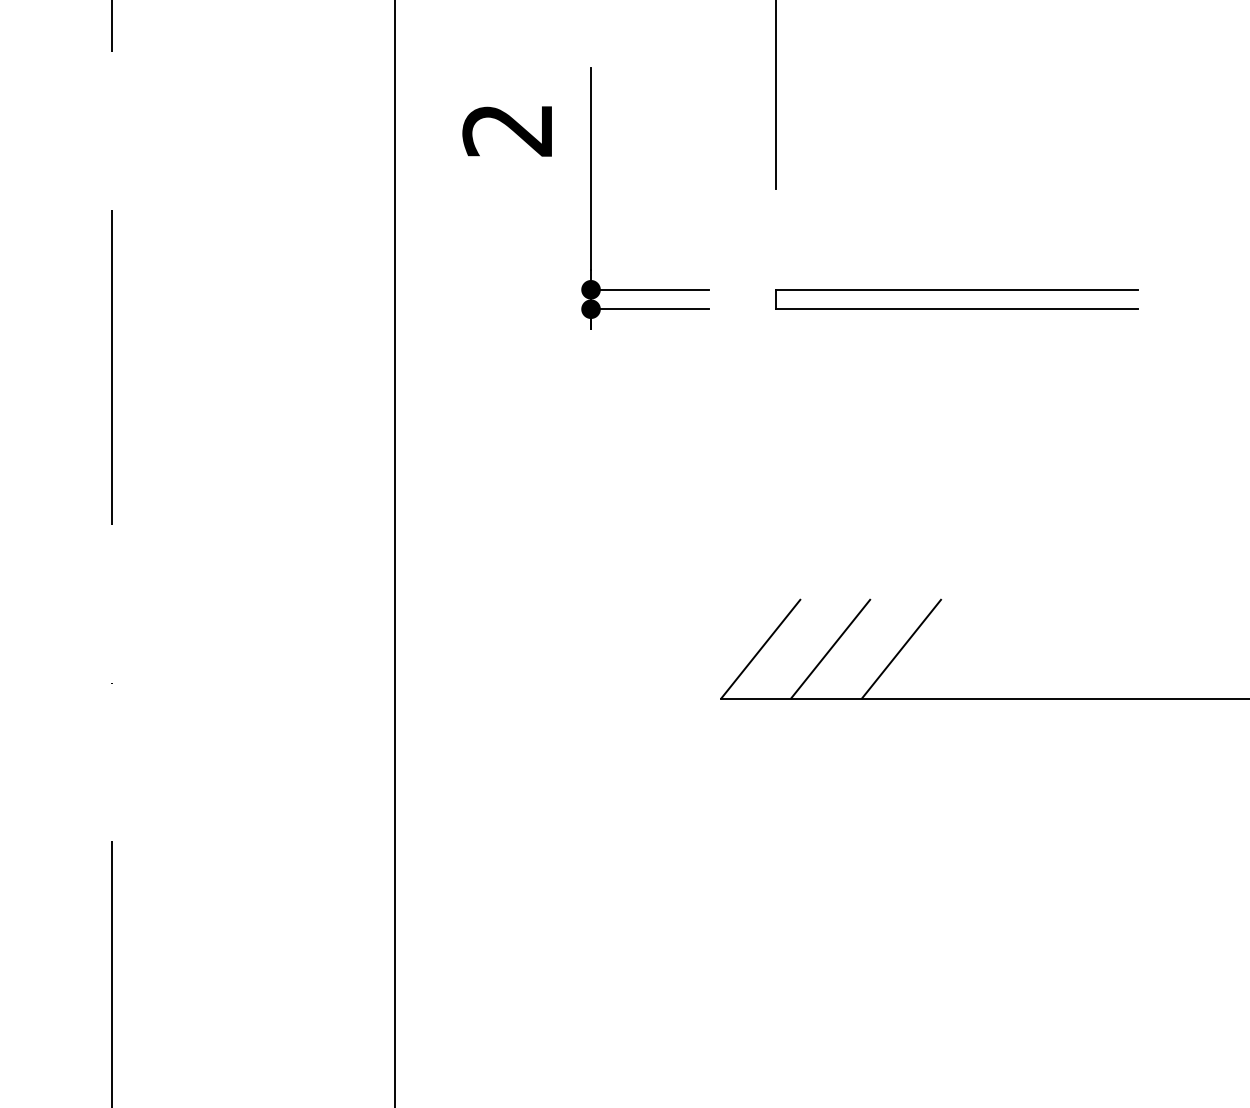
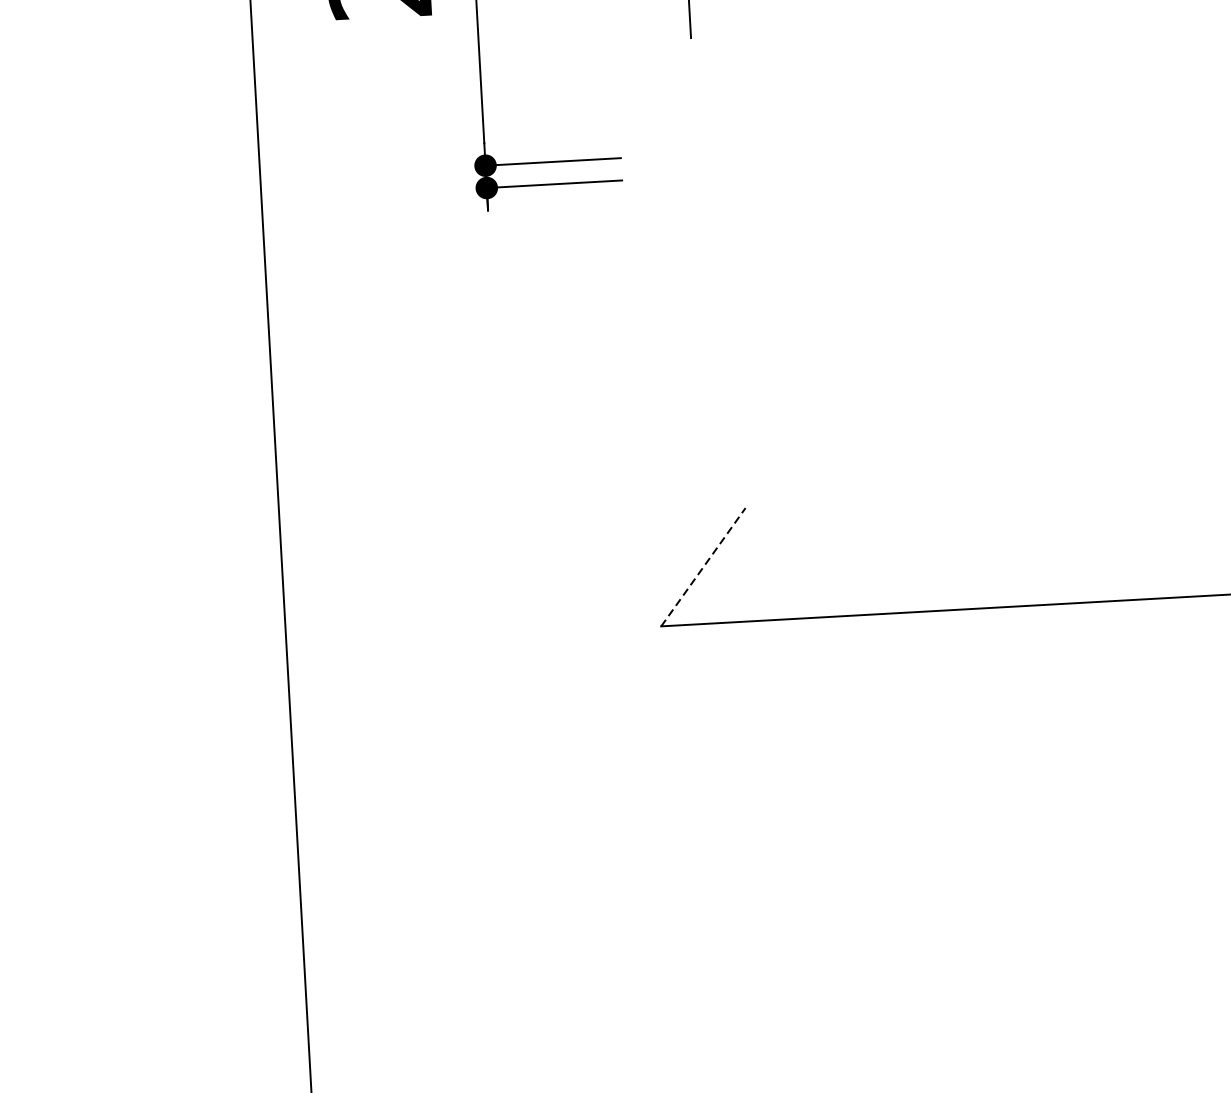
part: (956, 290) -> (904, 143), removed
line: (761, 648) -> (704, 566), solid -> dashed
line: (830, 648) -> (783, 561), removed
line: (901, 648) -> (864, 557), removed

